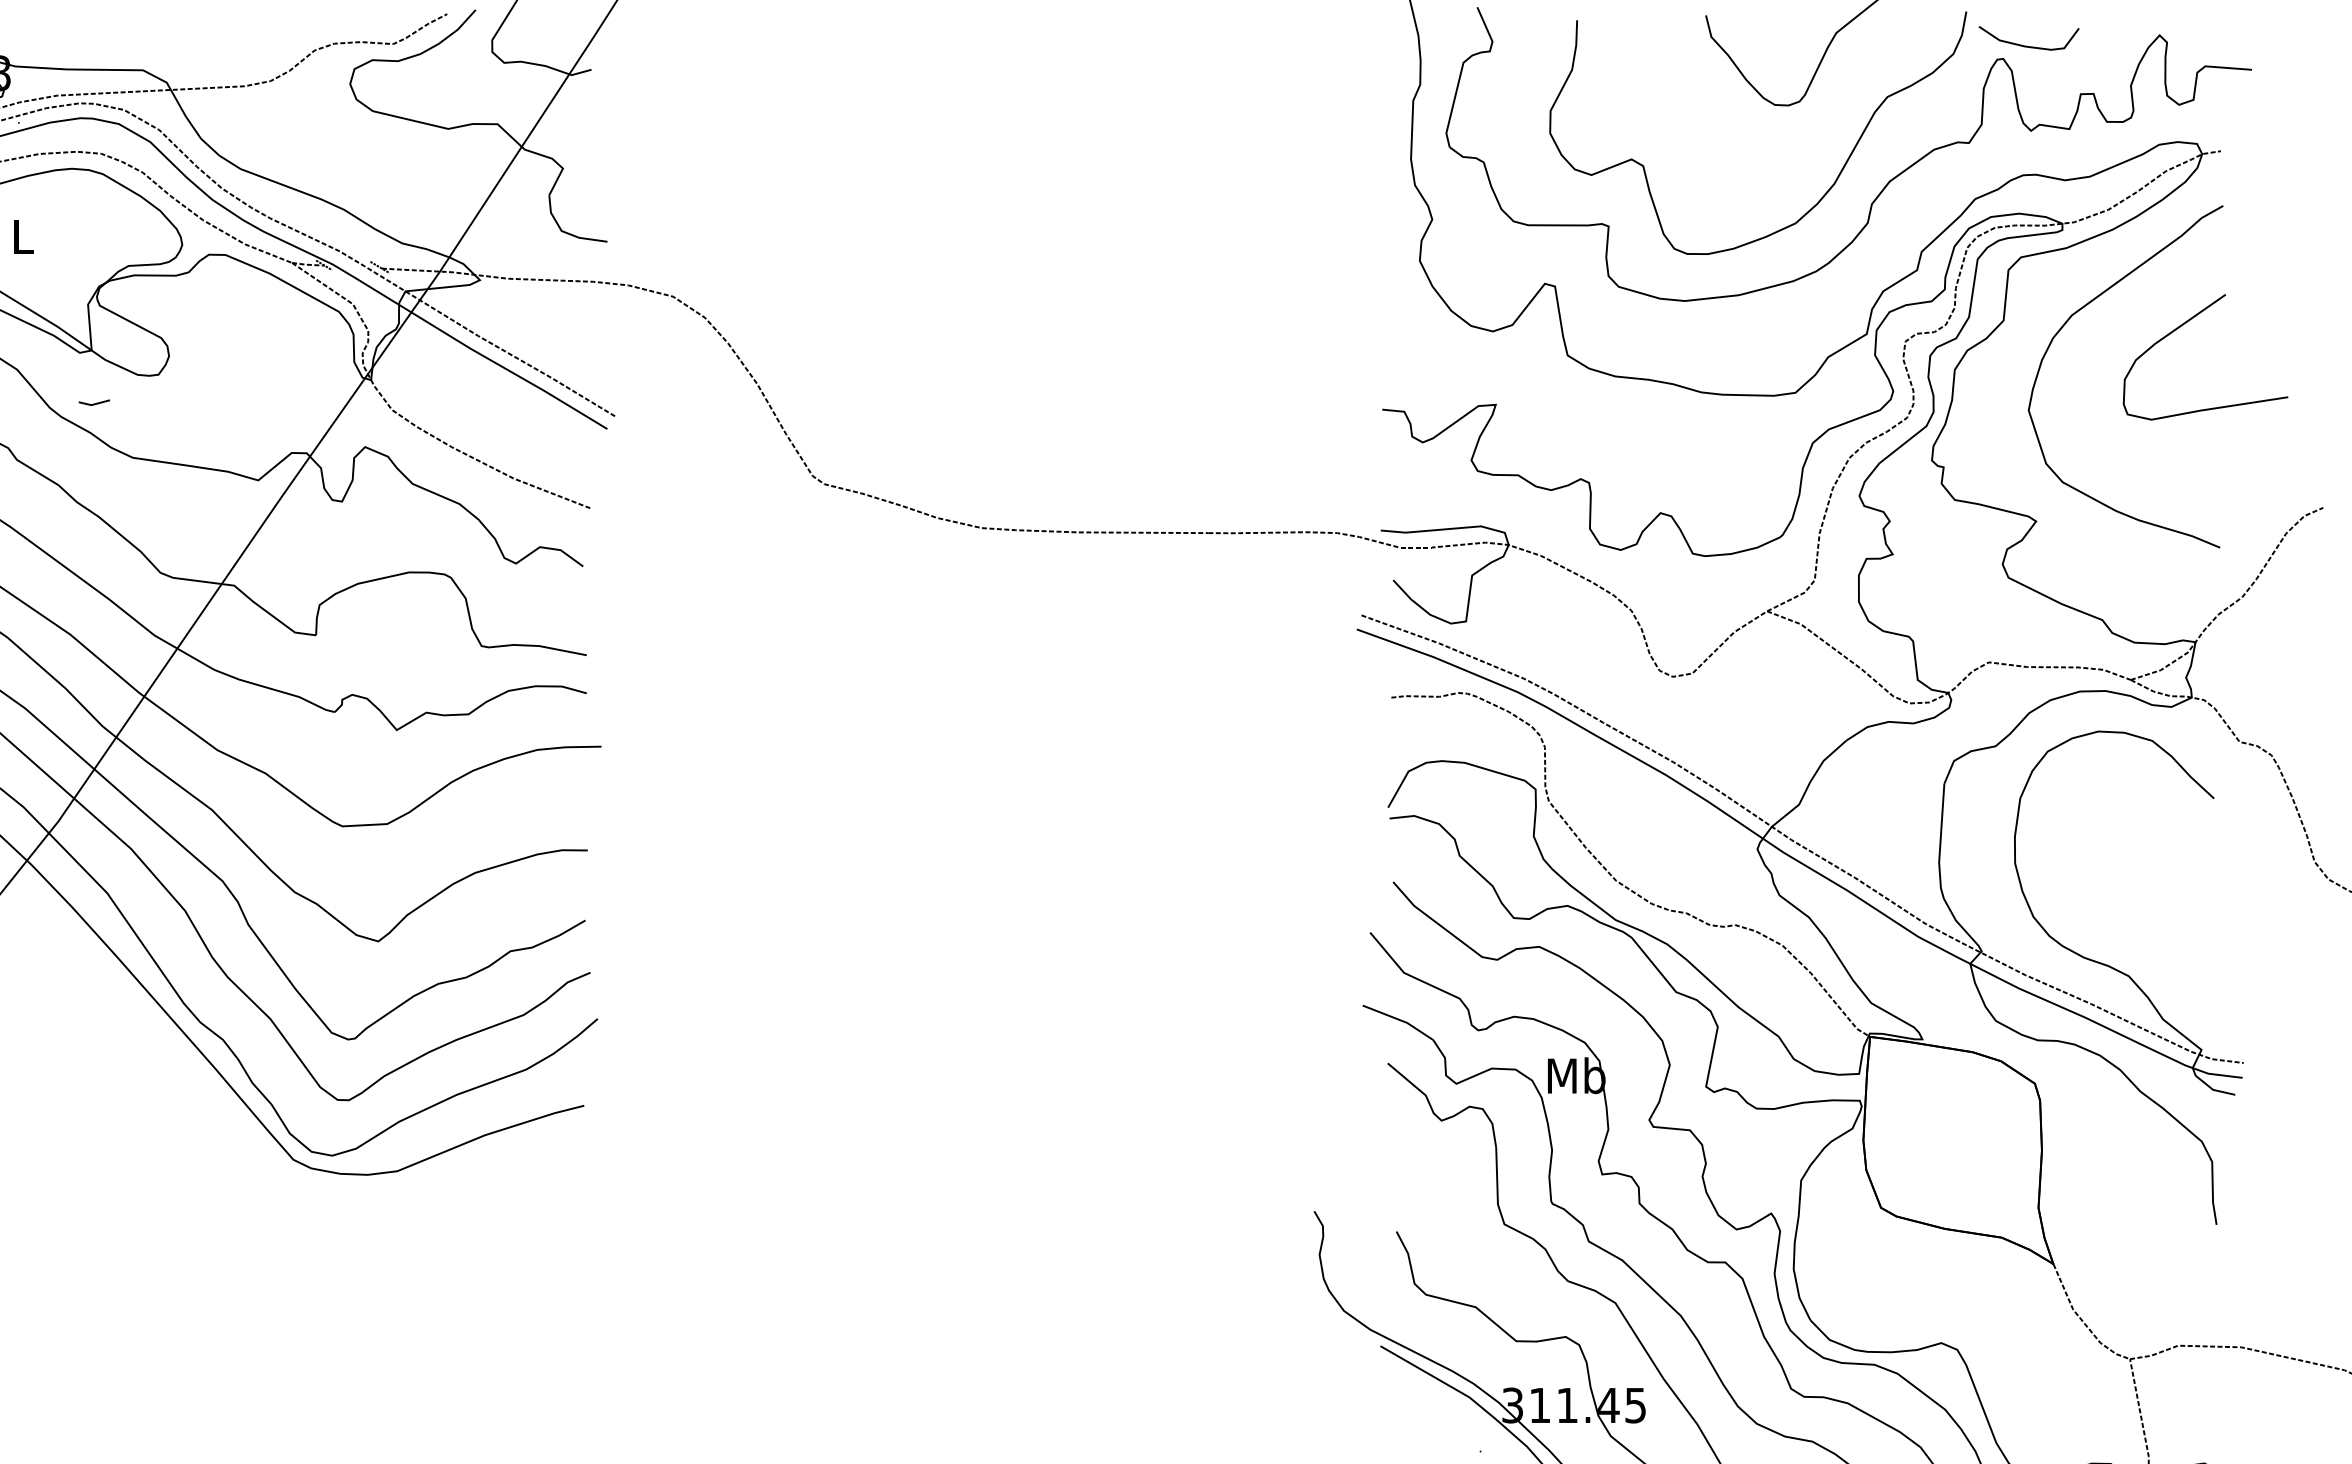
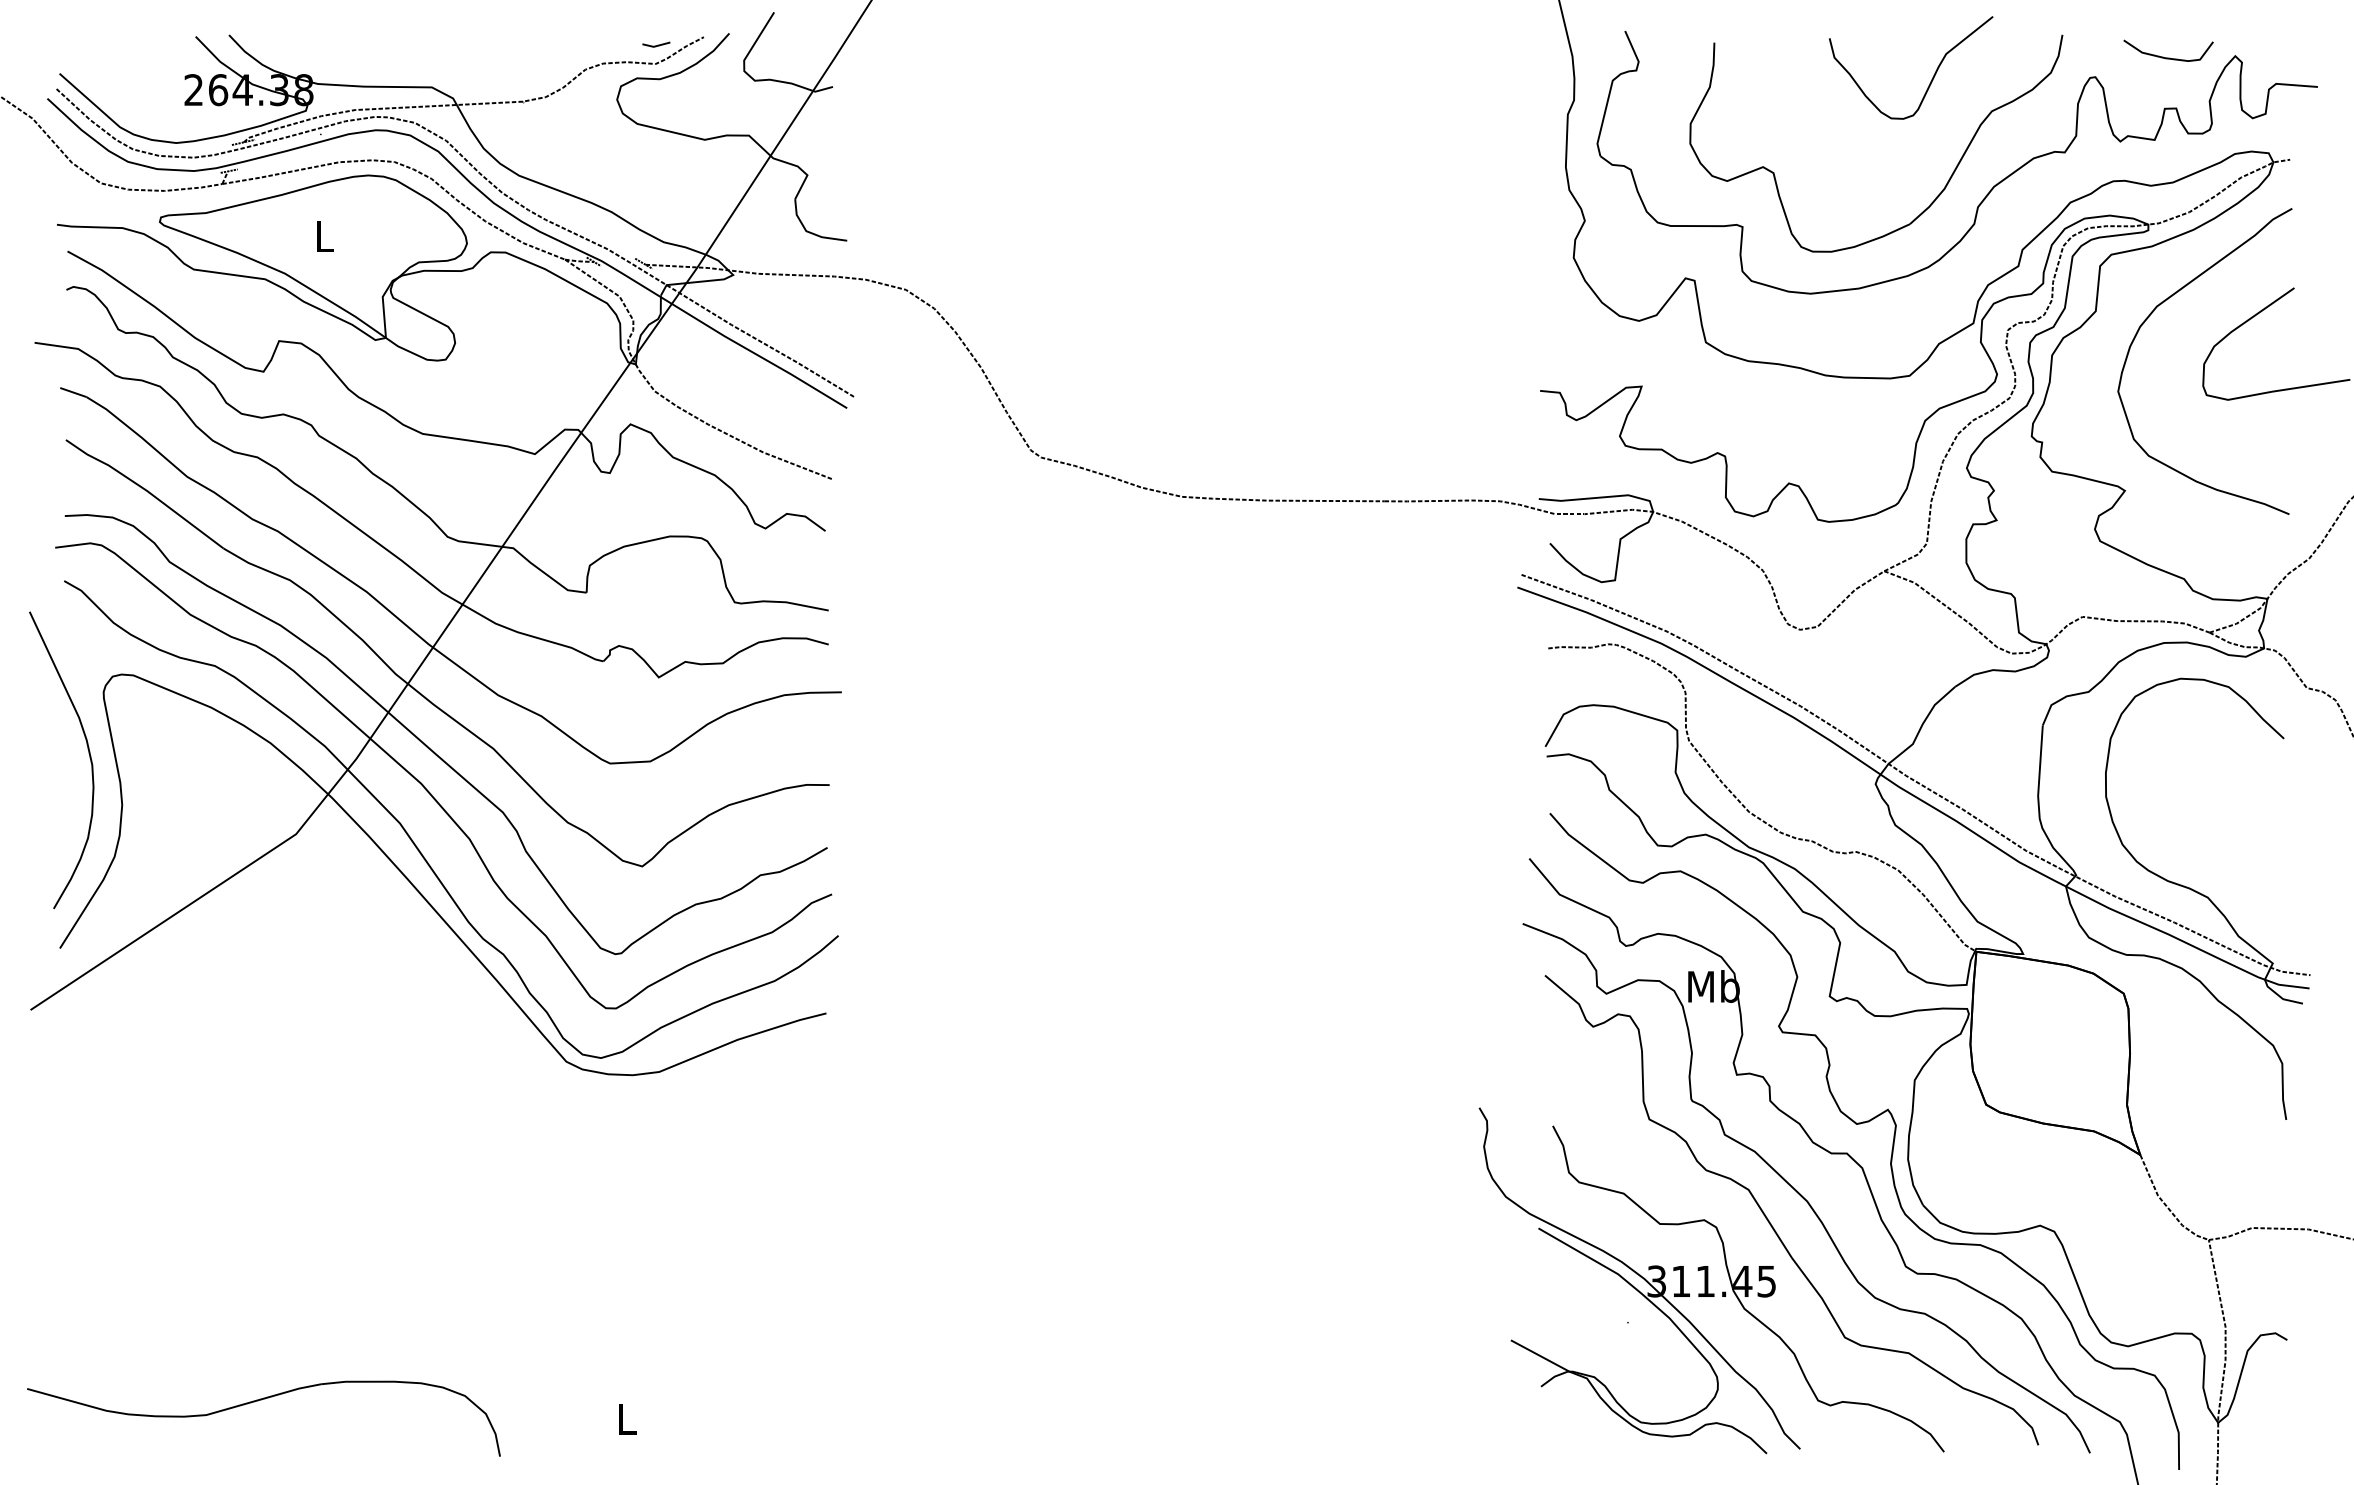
curve: (2029, 45) -> (2168, 57), moved
line: (95, 402) -> (657, 44), moved

